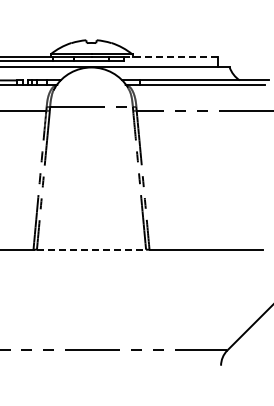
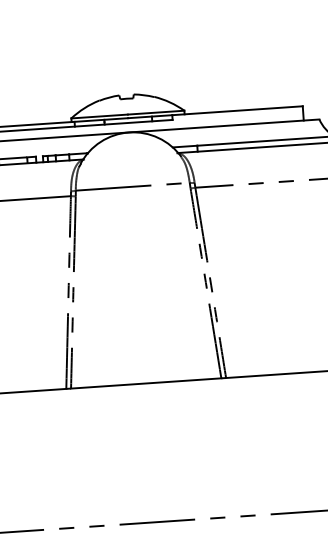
line: (170, 57) -> (236, 111), dashed -> solid
line: (91, 249) -> (146, 383), dashed -> solid

